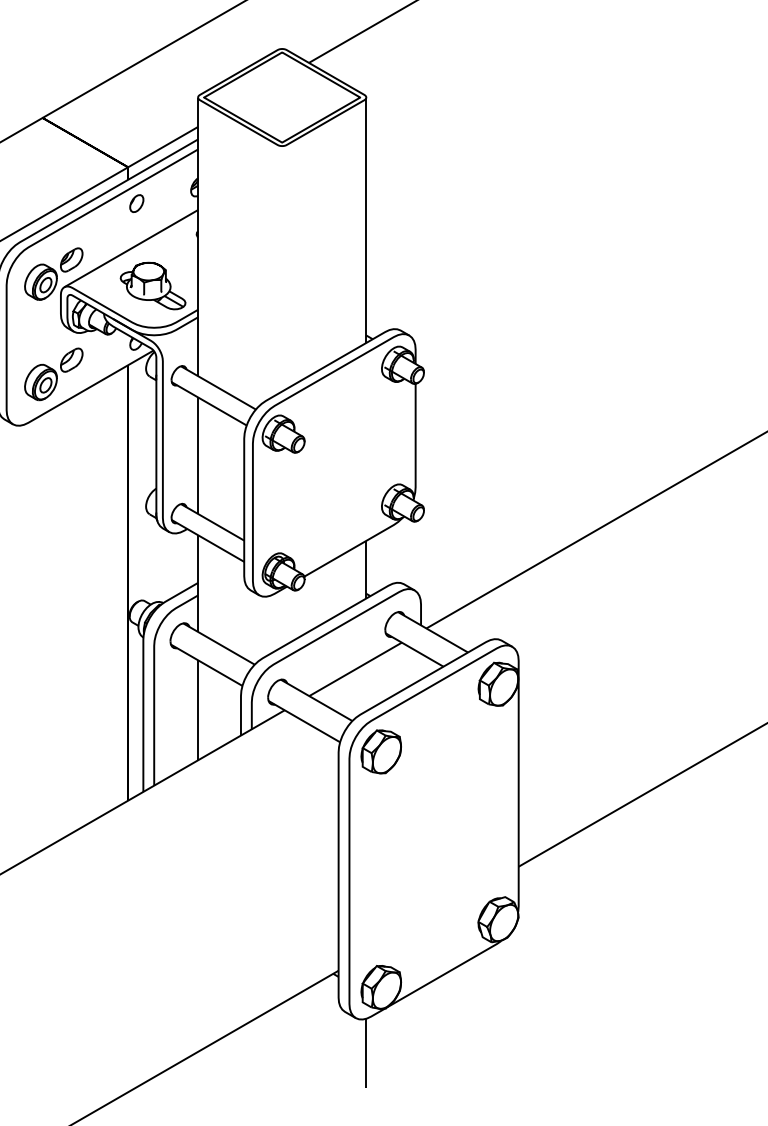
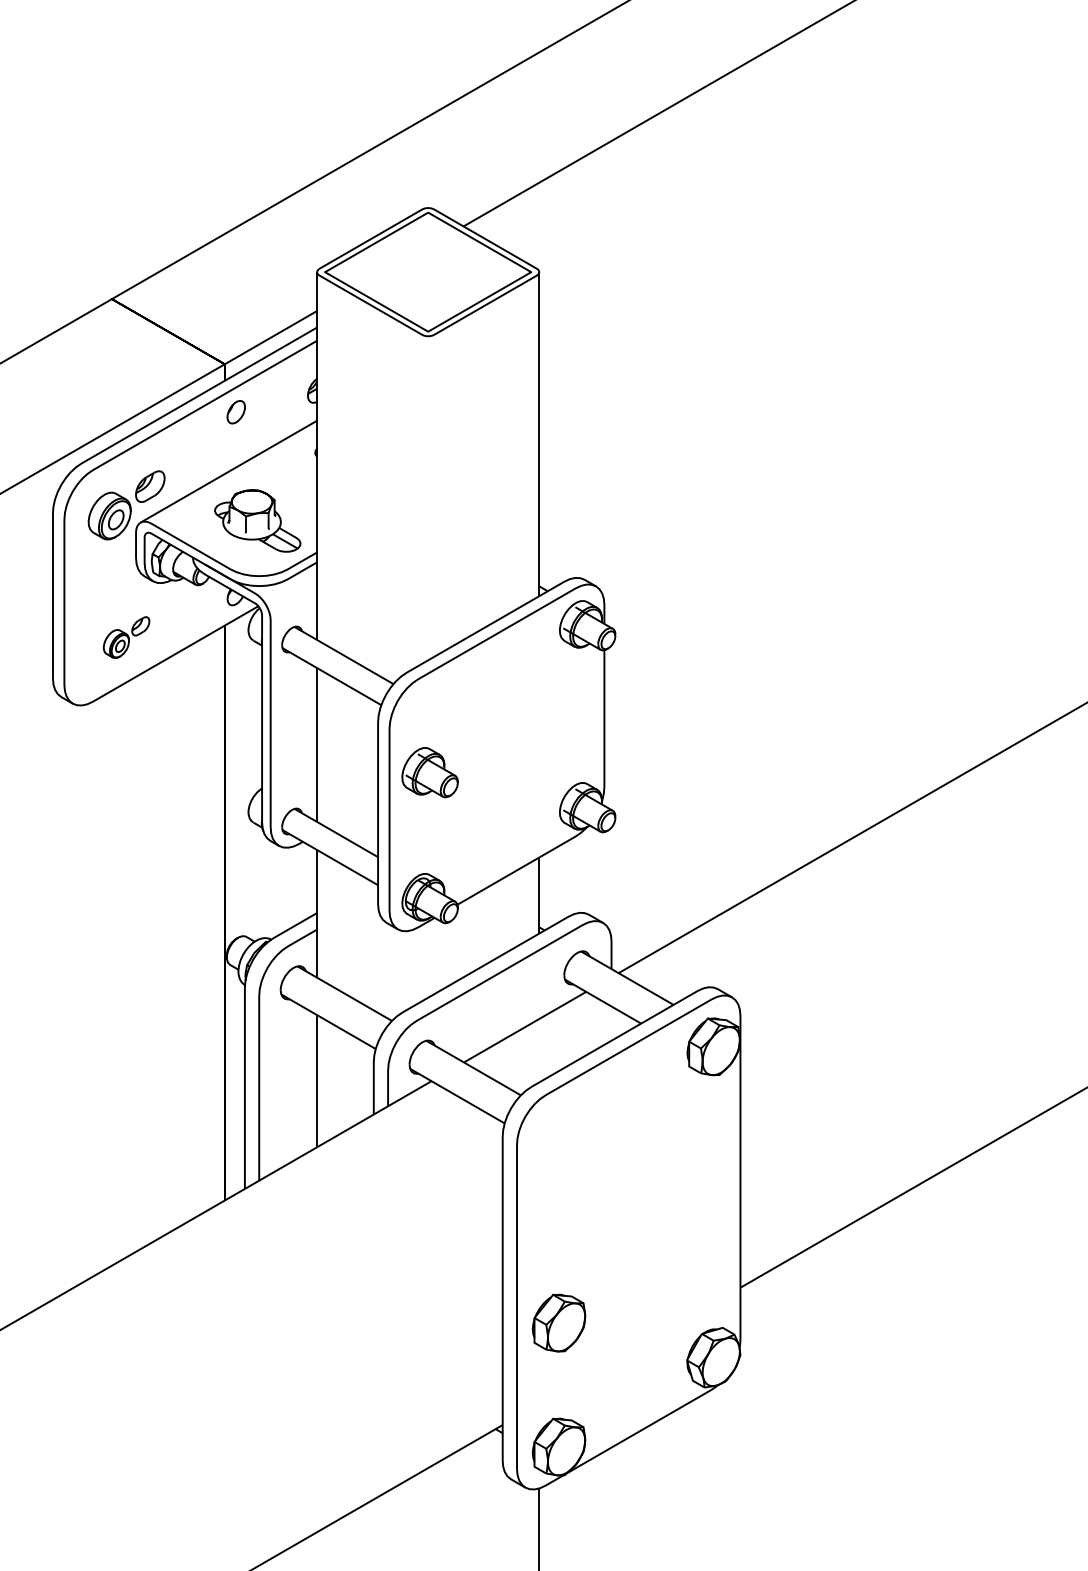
part: (53, 374) -> (126, 637), size x0.6
part: (283, 434) -> (429, 772), moved
part: (380, 751) -> (558, 1322), moved

